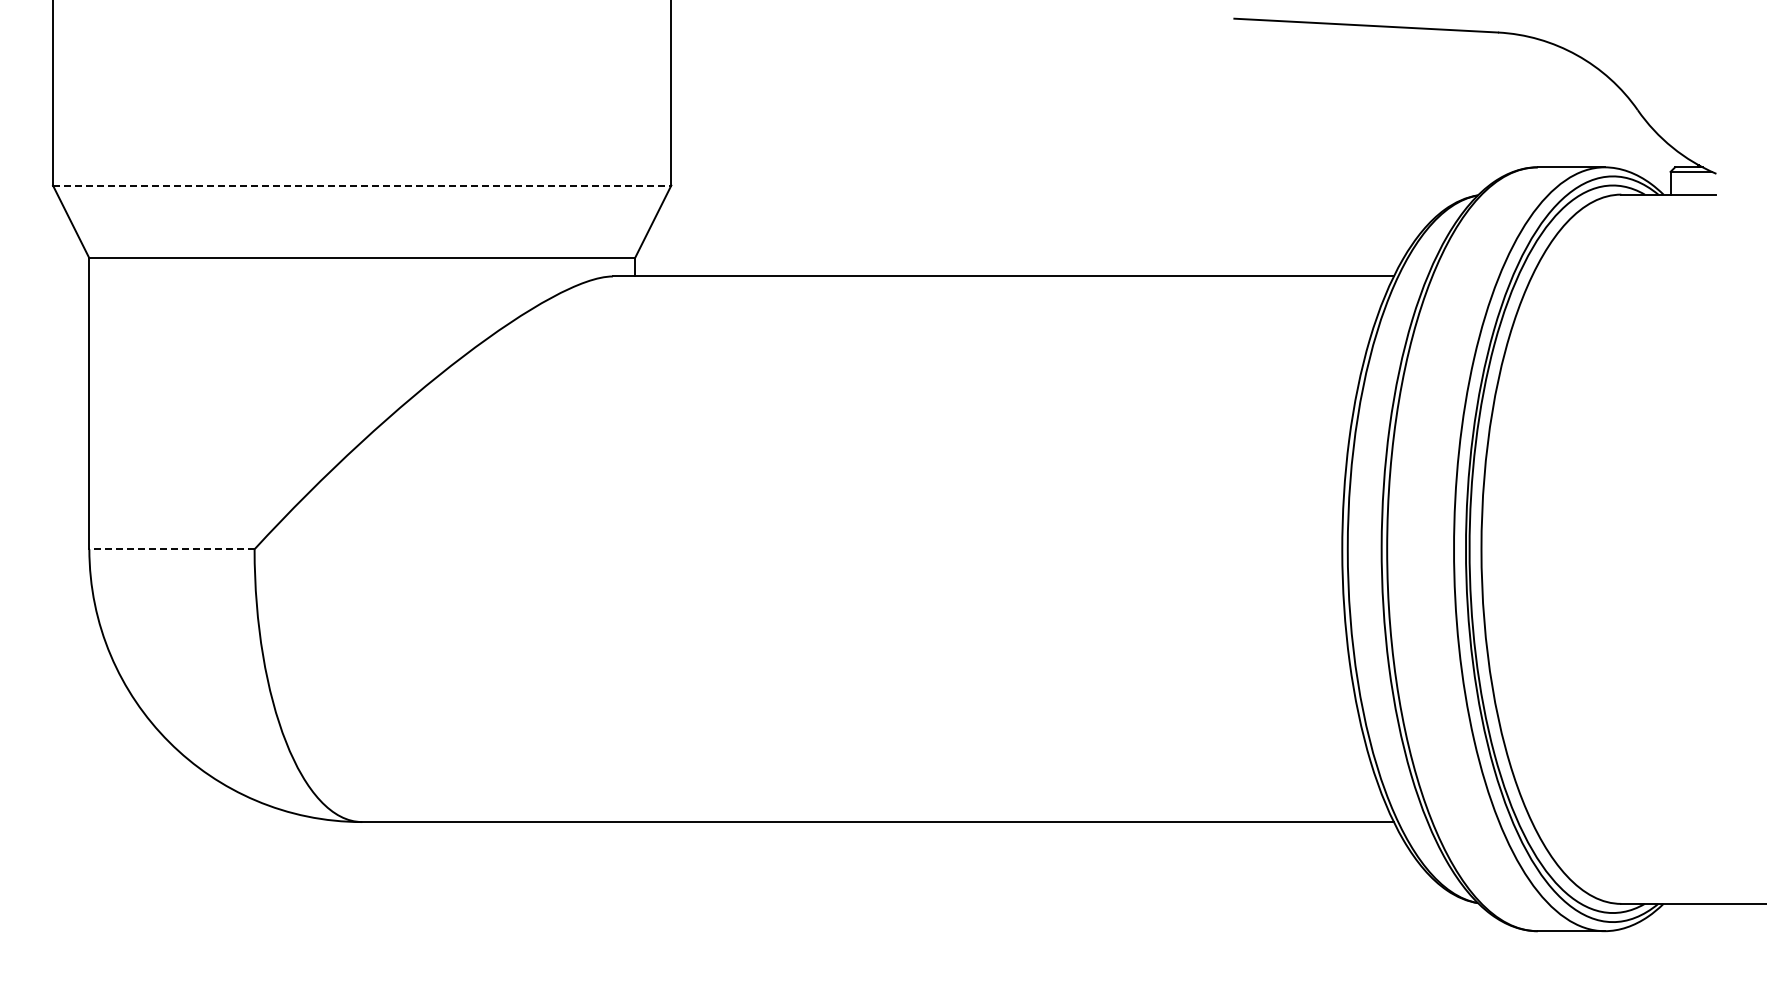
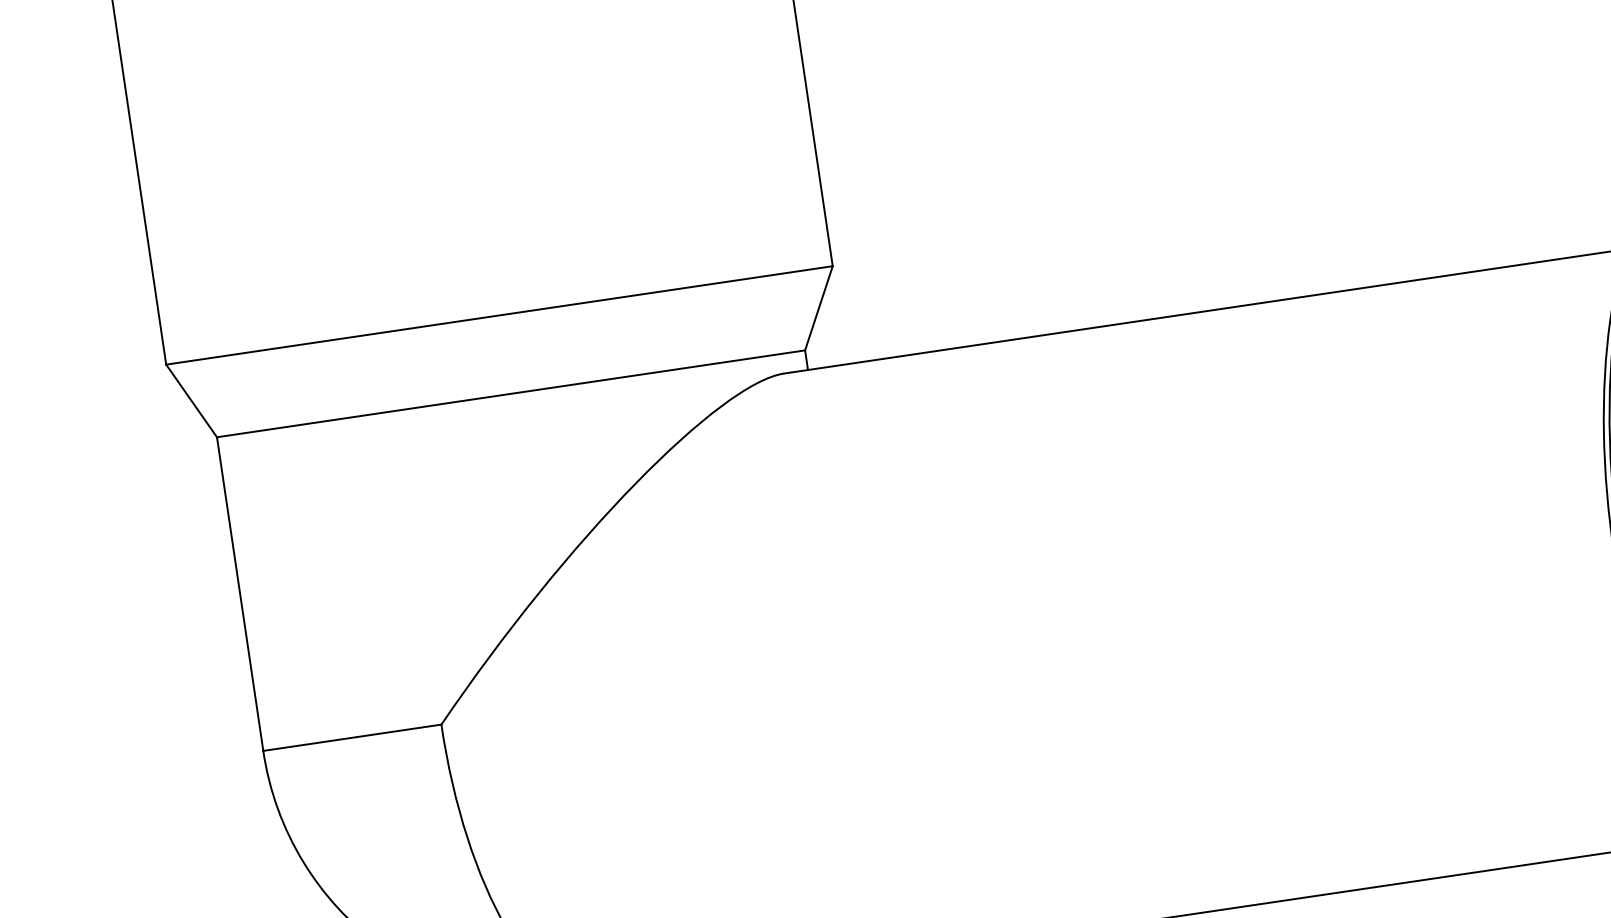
line: (362, 185) -> (499, 315), dashed -> solid
line: (171, 549) -> (351, 738), dashed -> solid

